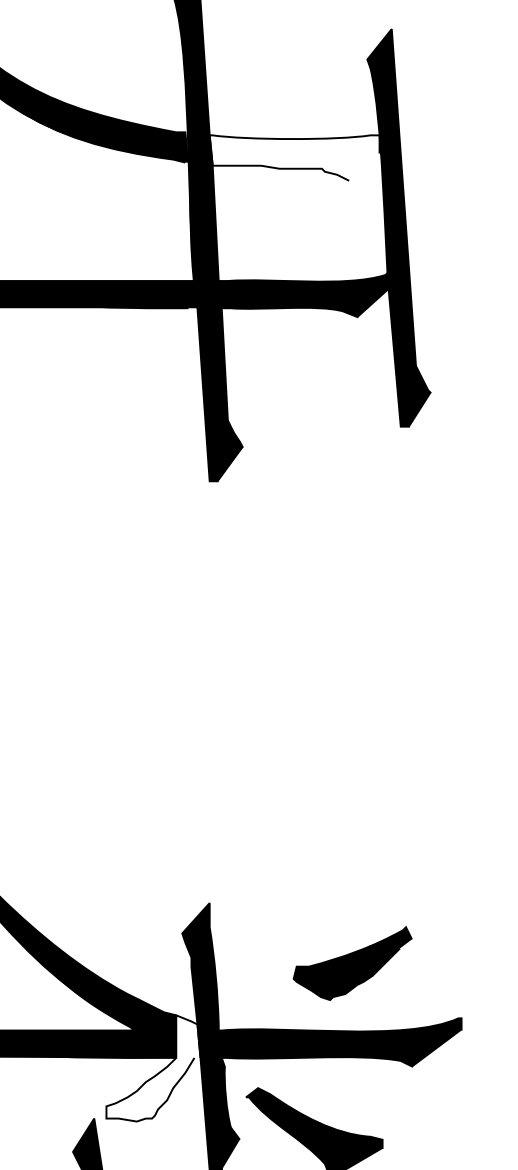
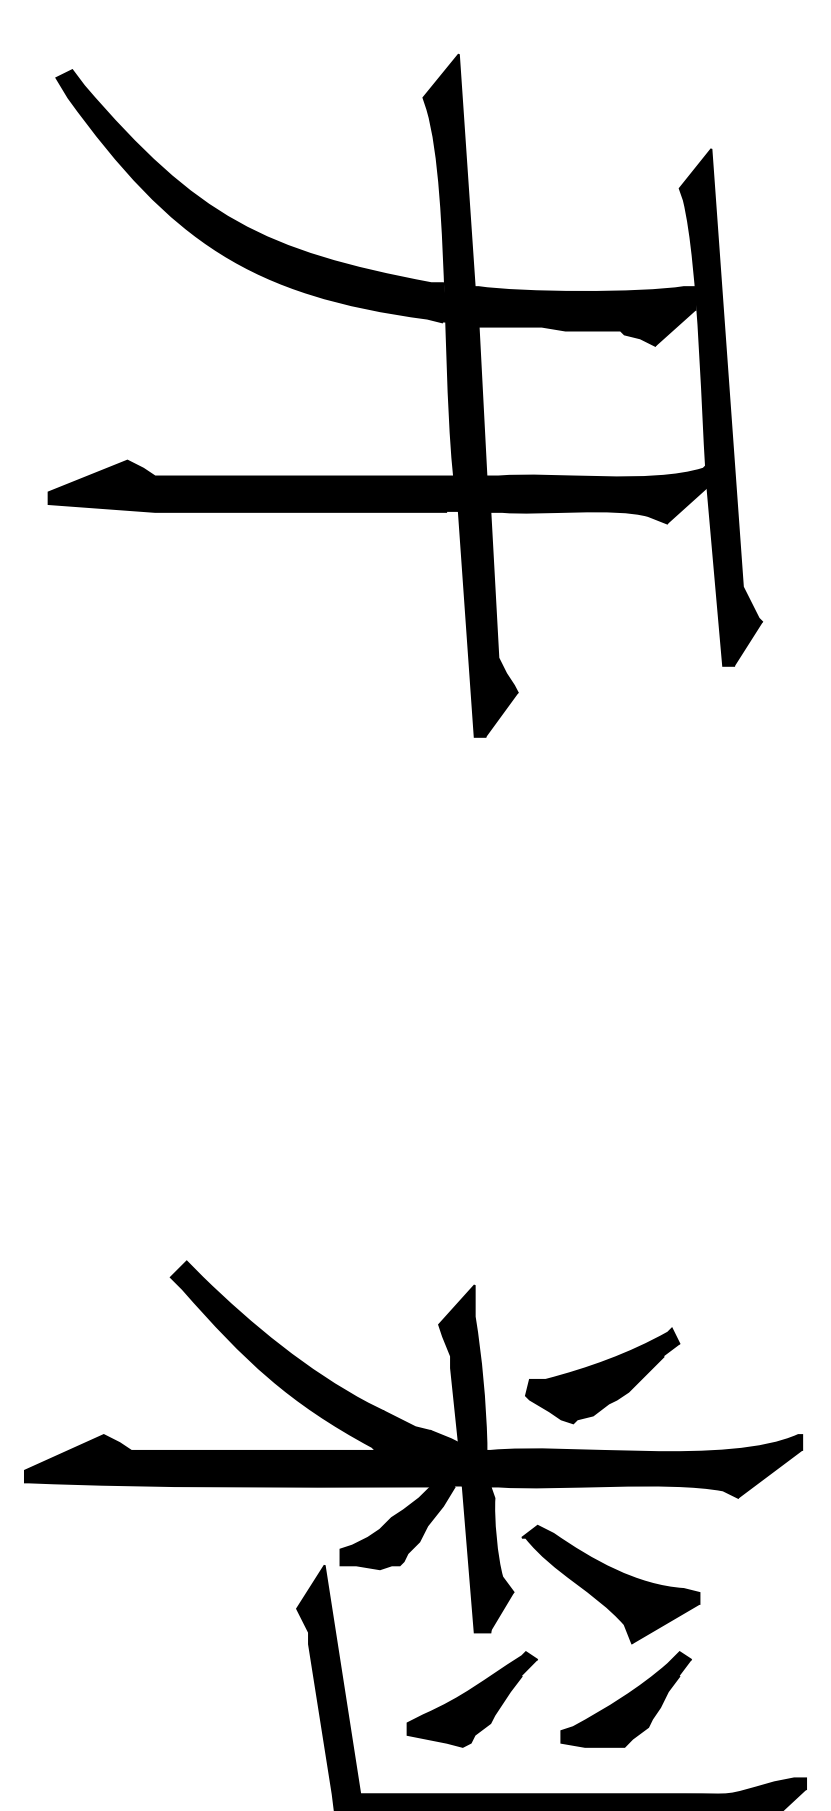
fill: (294, 157) -> (584, 316), added
part: (352, 963) -> (602, 1375), moved
fill: (153, 1068) -> (401, 1500), added

